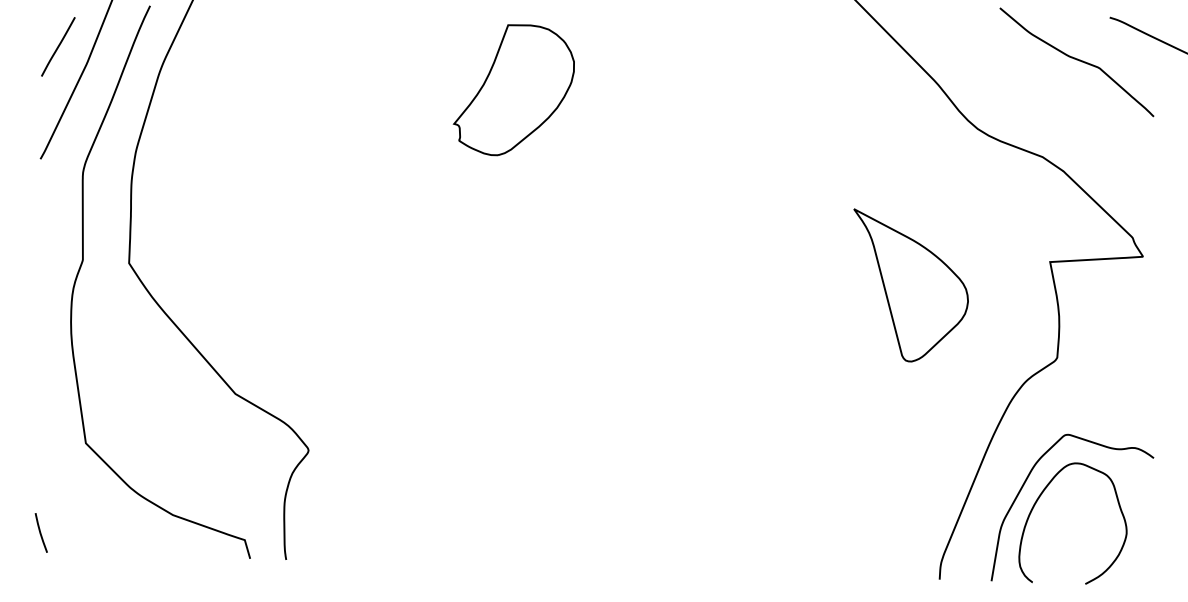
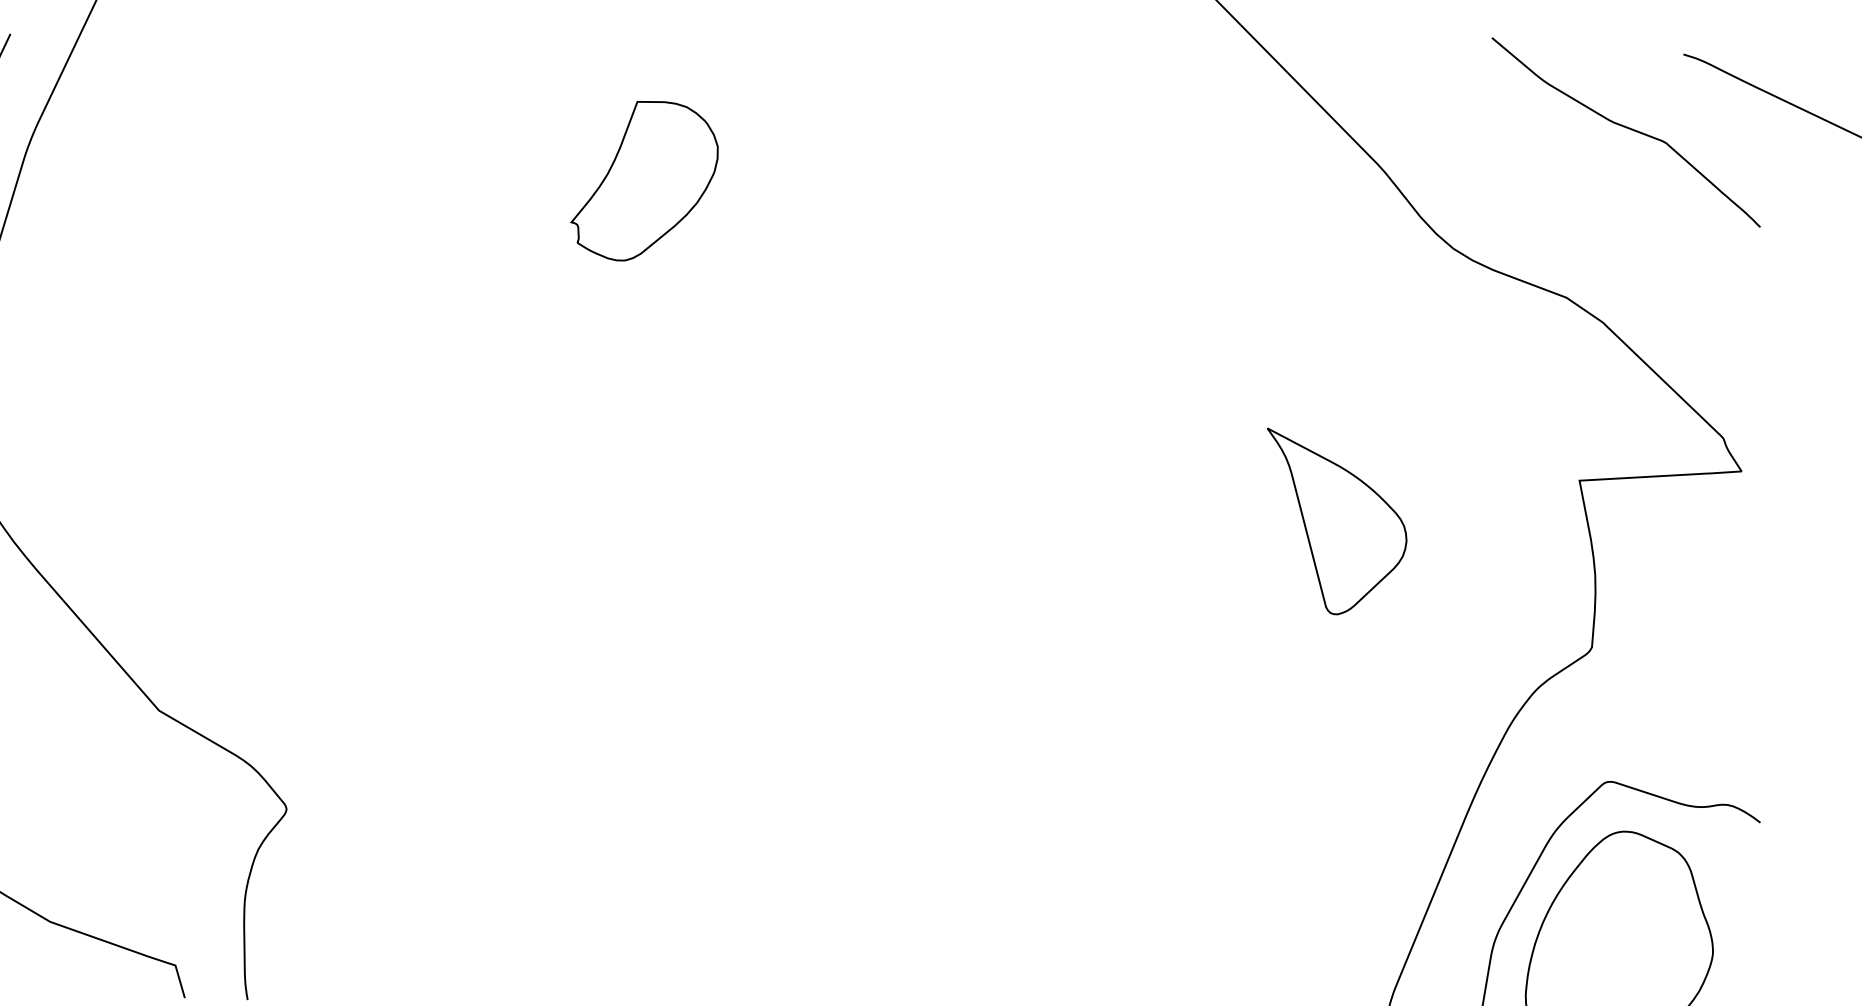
part: (513, 90) -> (643, 181), size x0.7
part: (910, 285) -> (1336, 521), size x0.7

